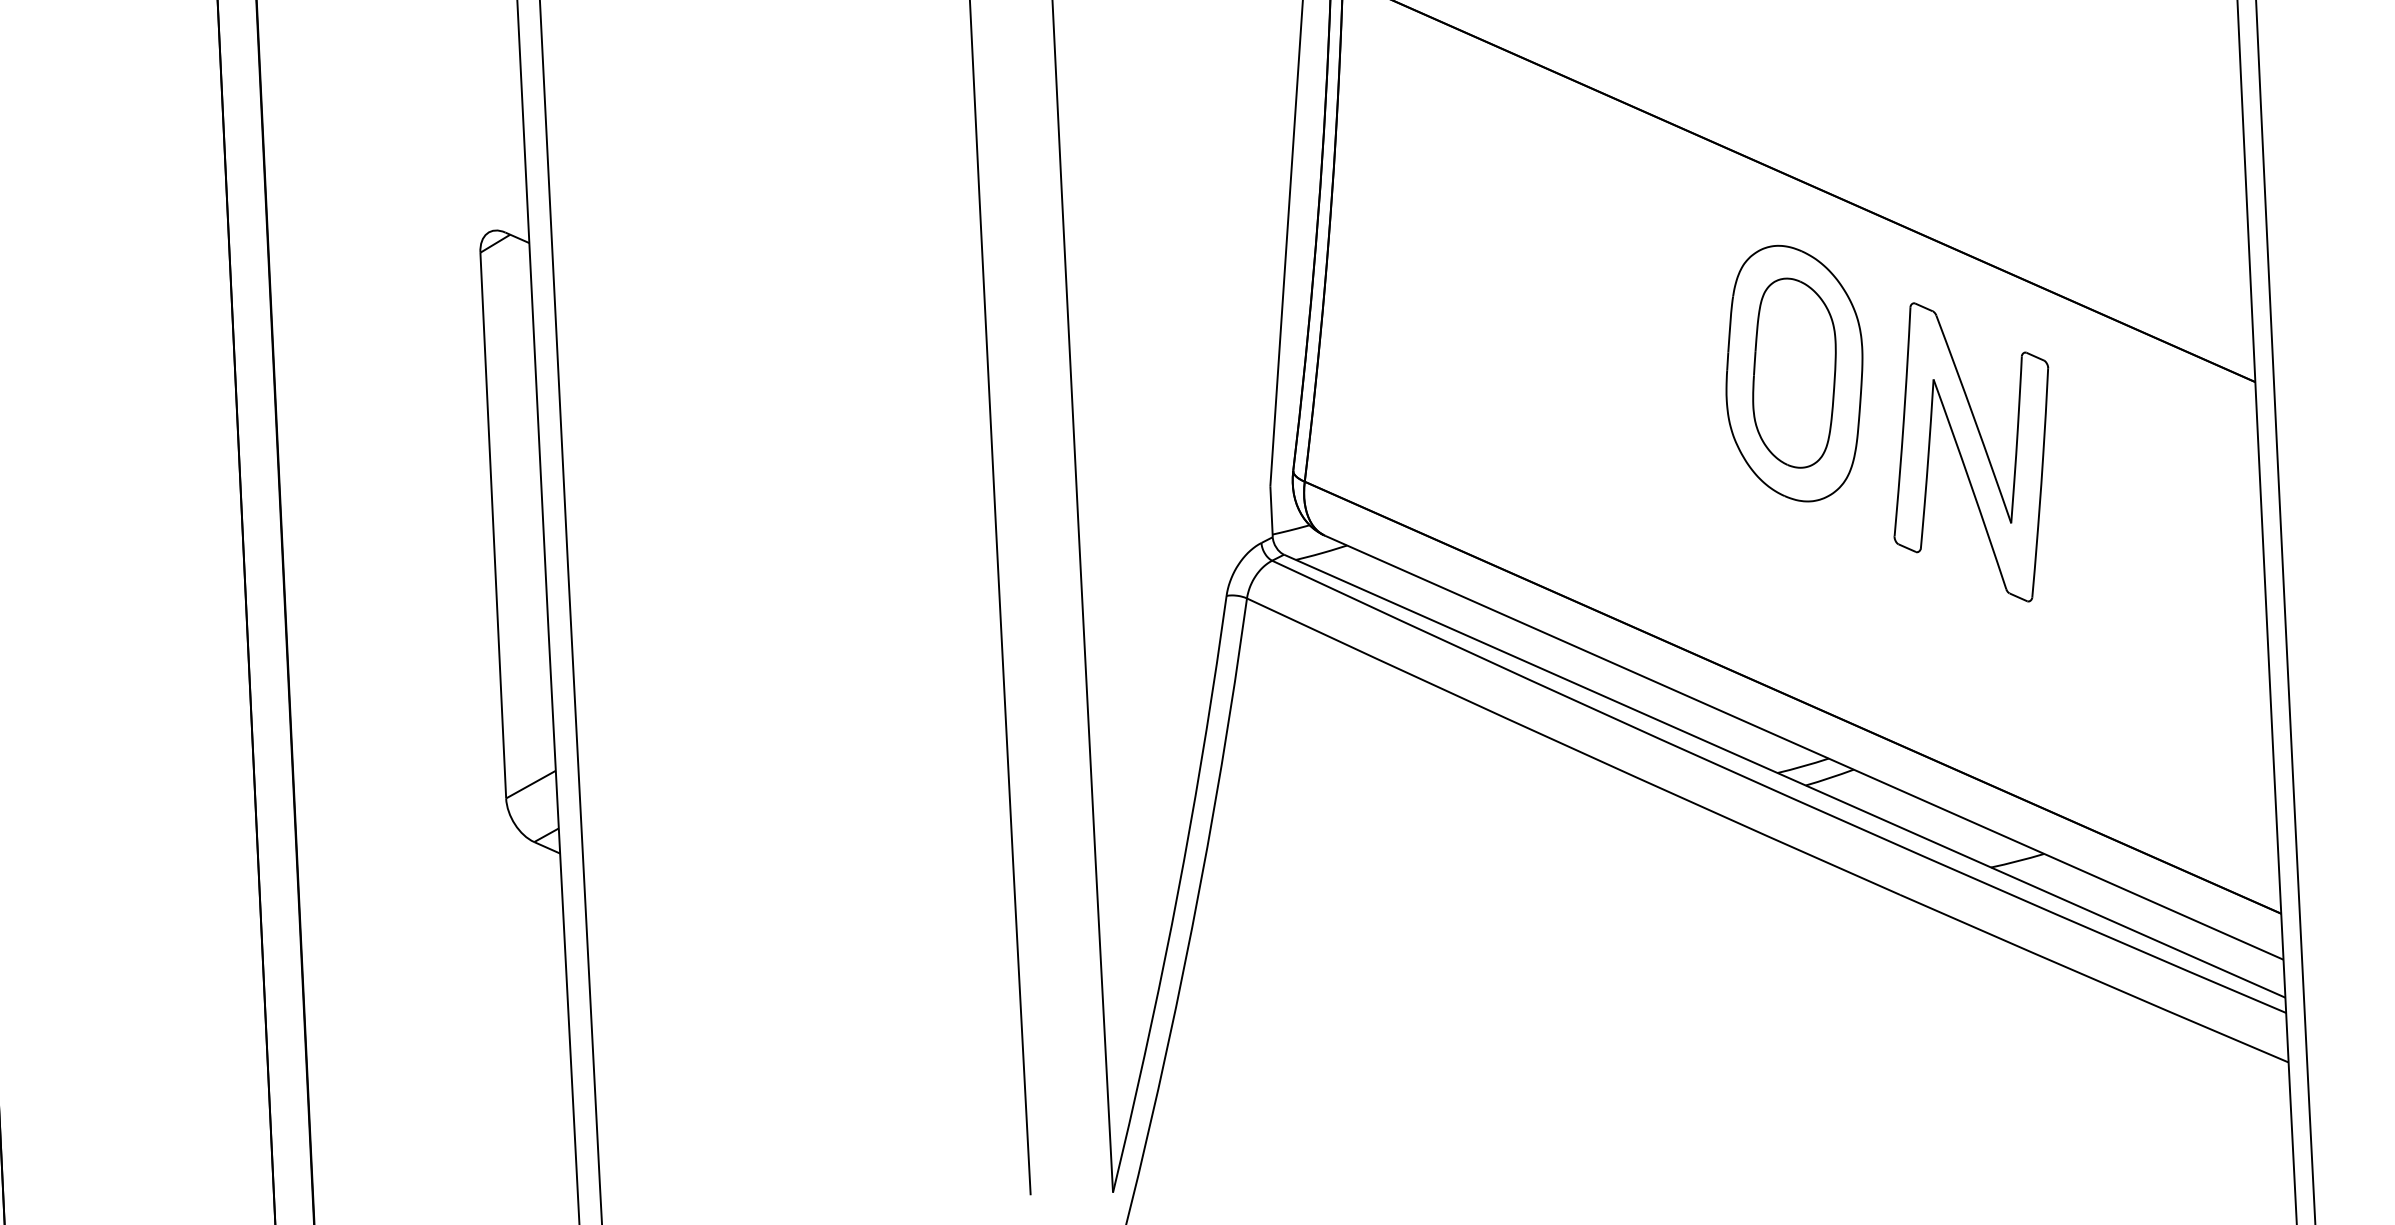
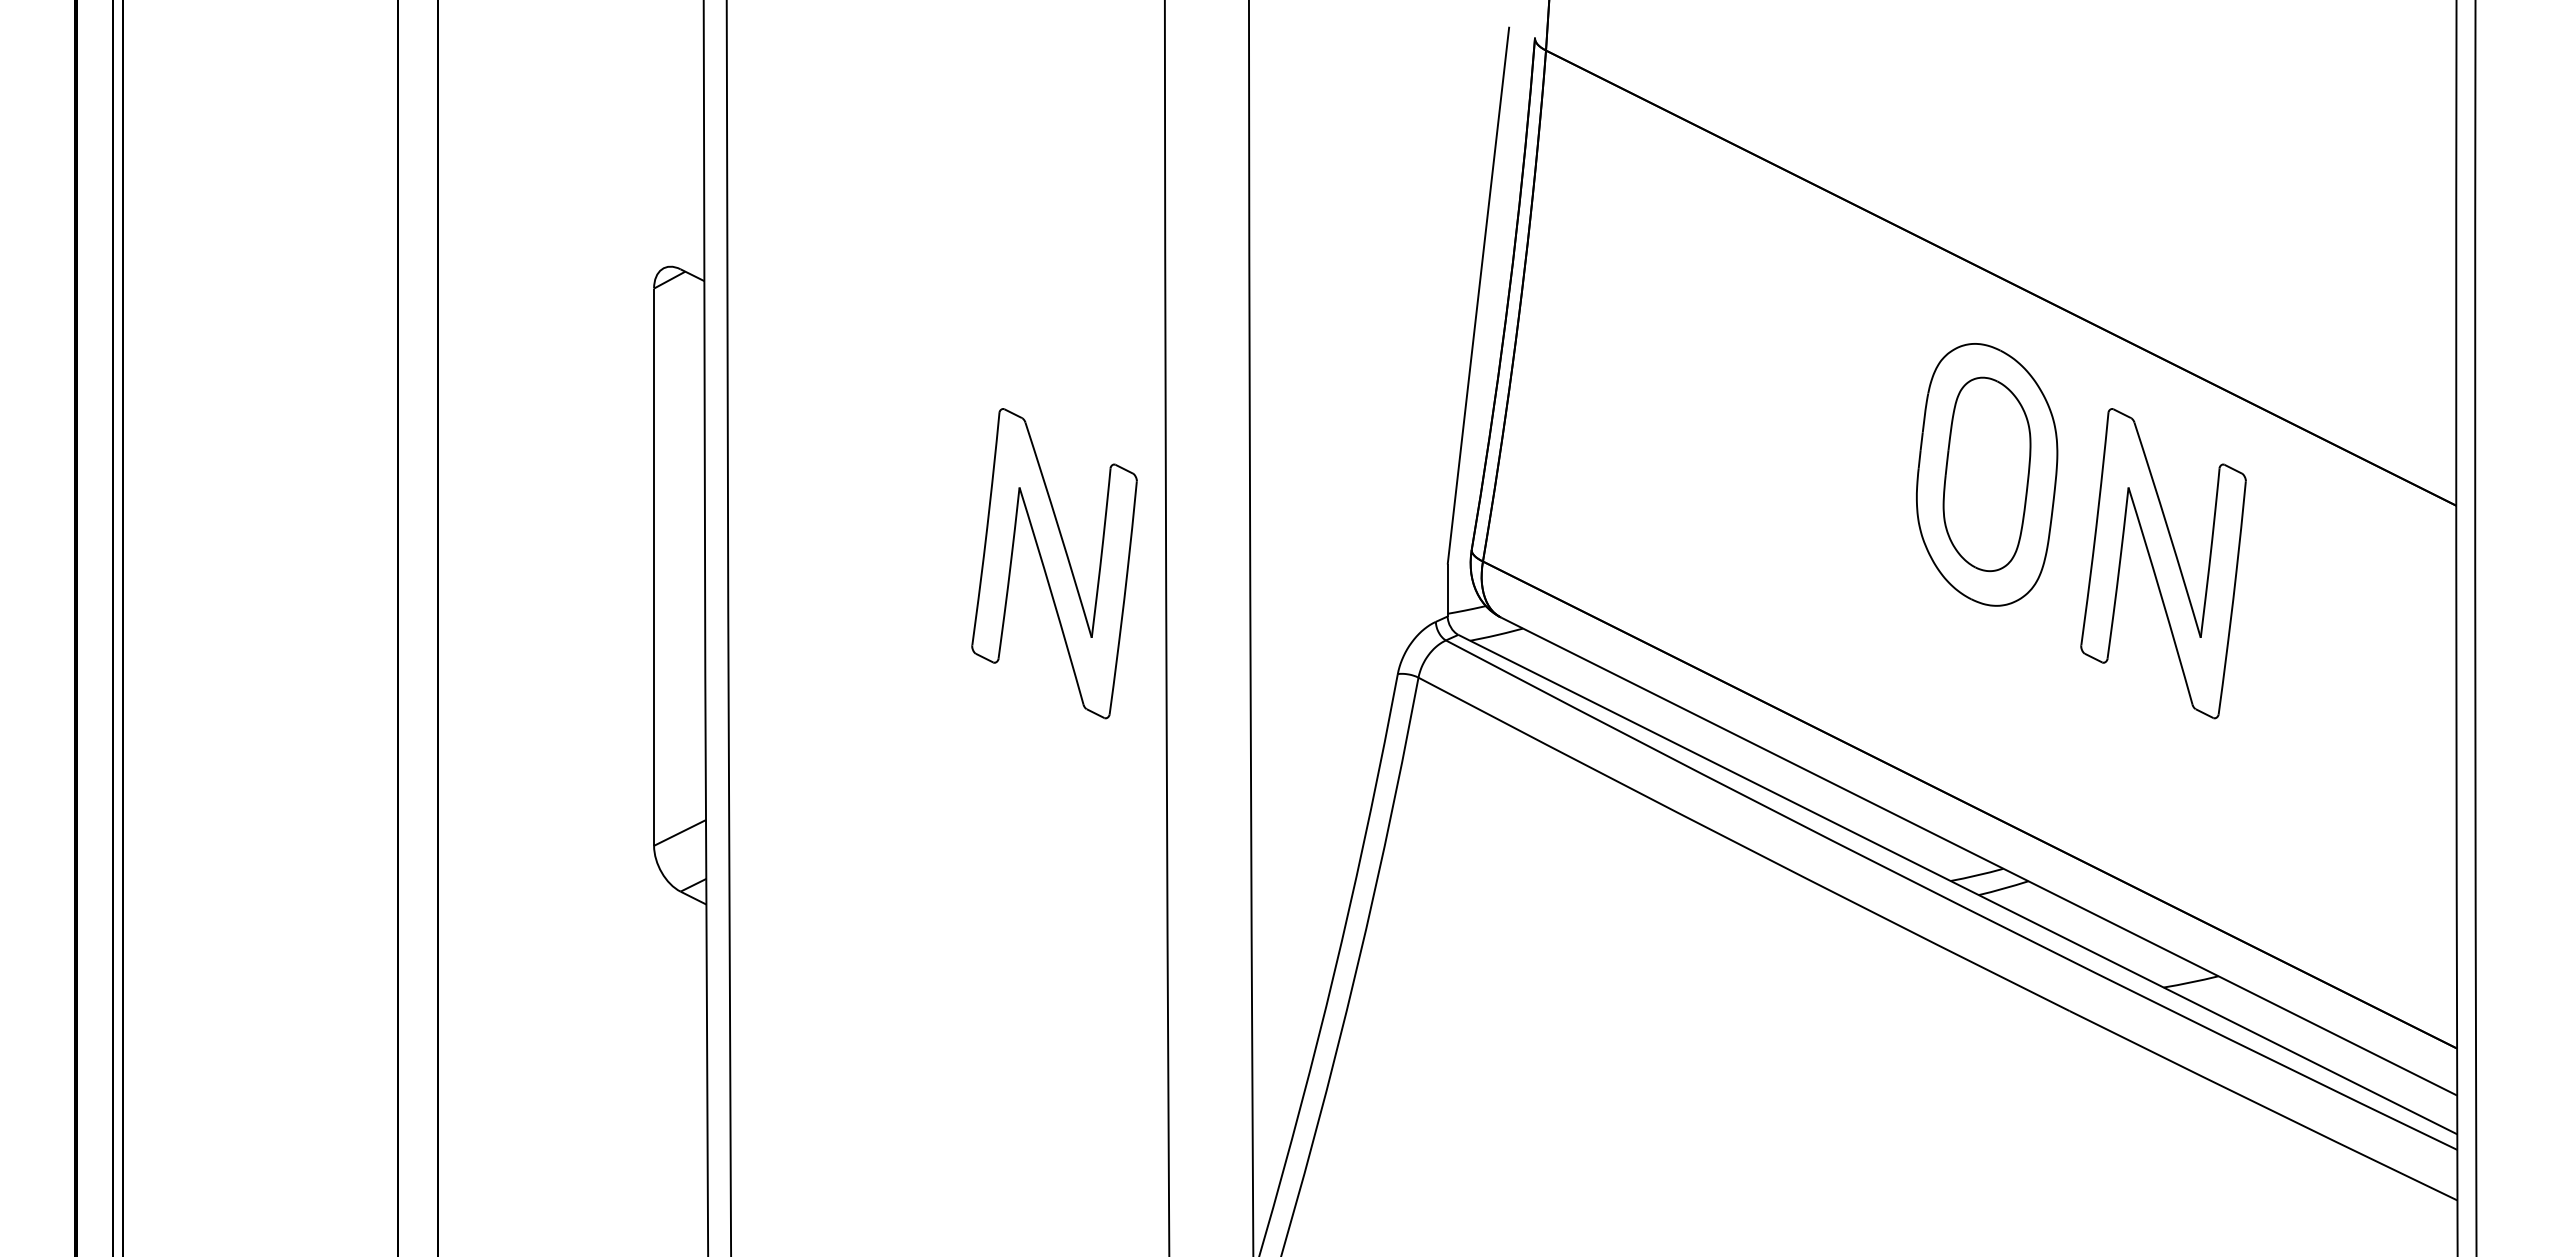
part: (885, 503) -> (1054, 563), added

